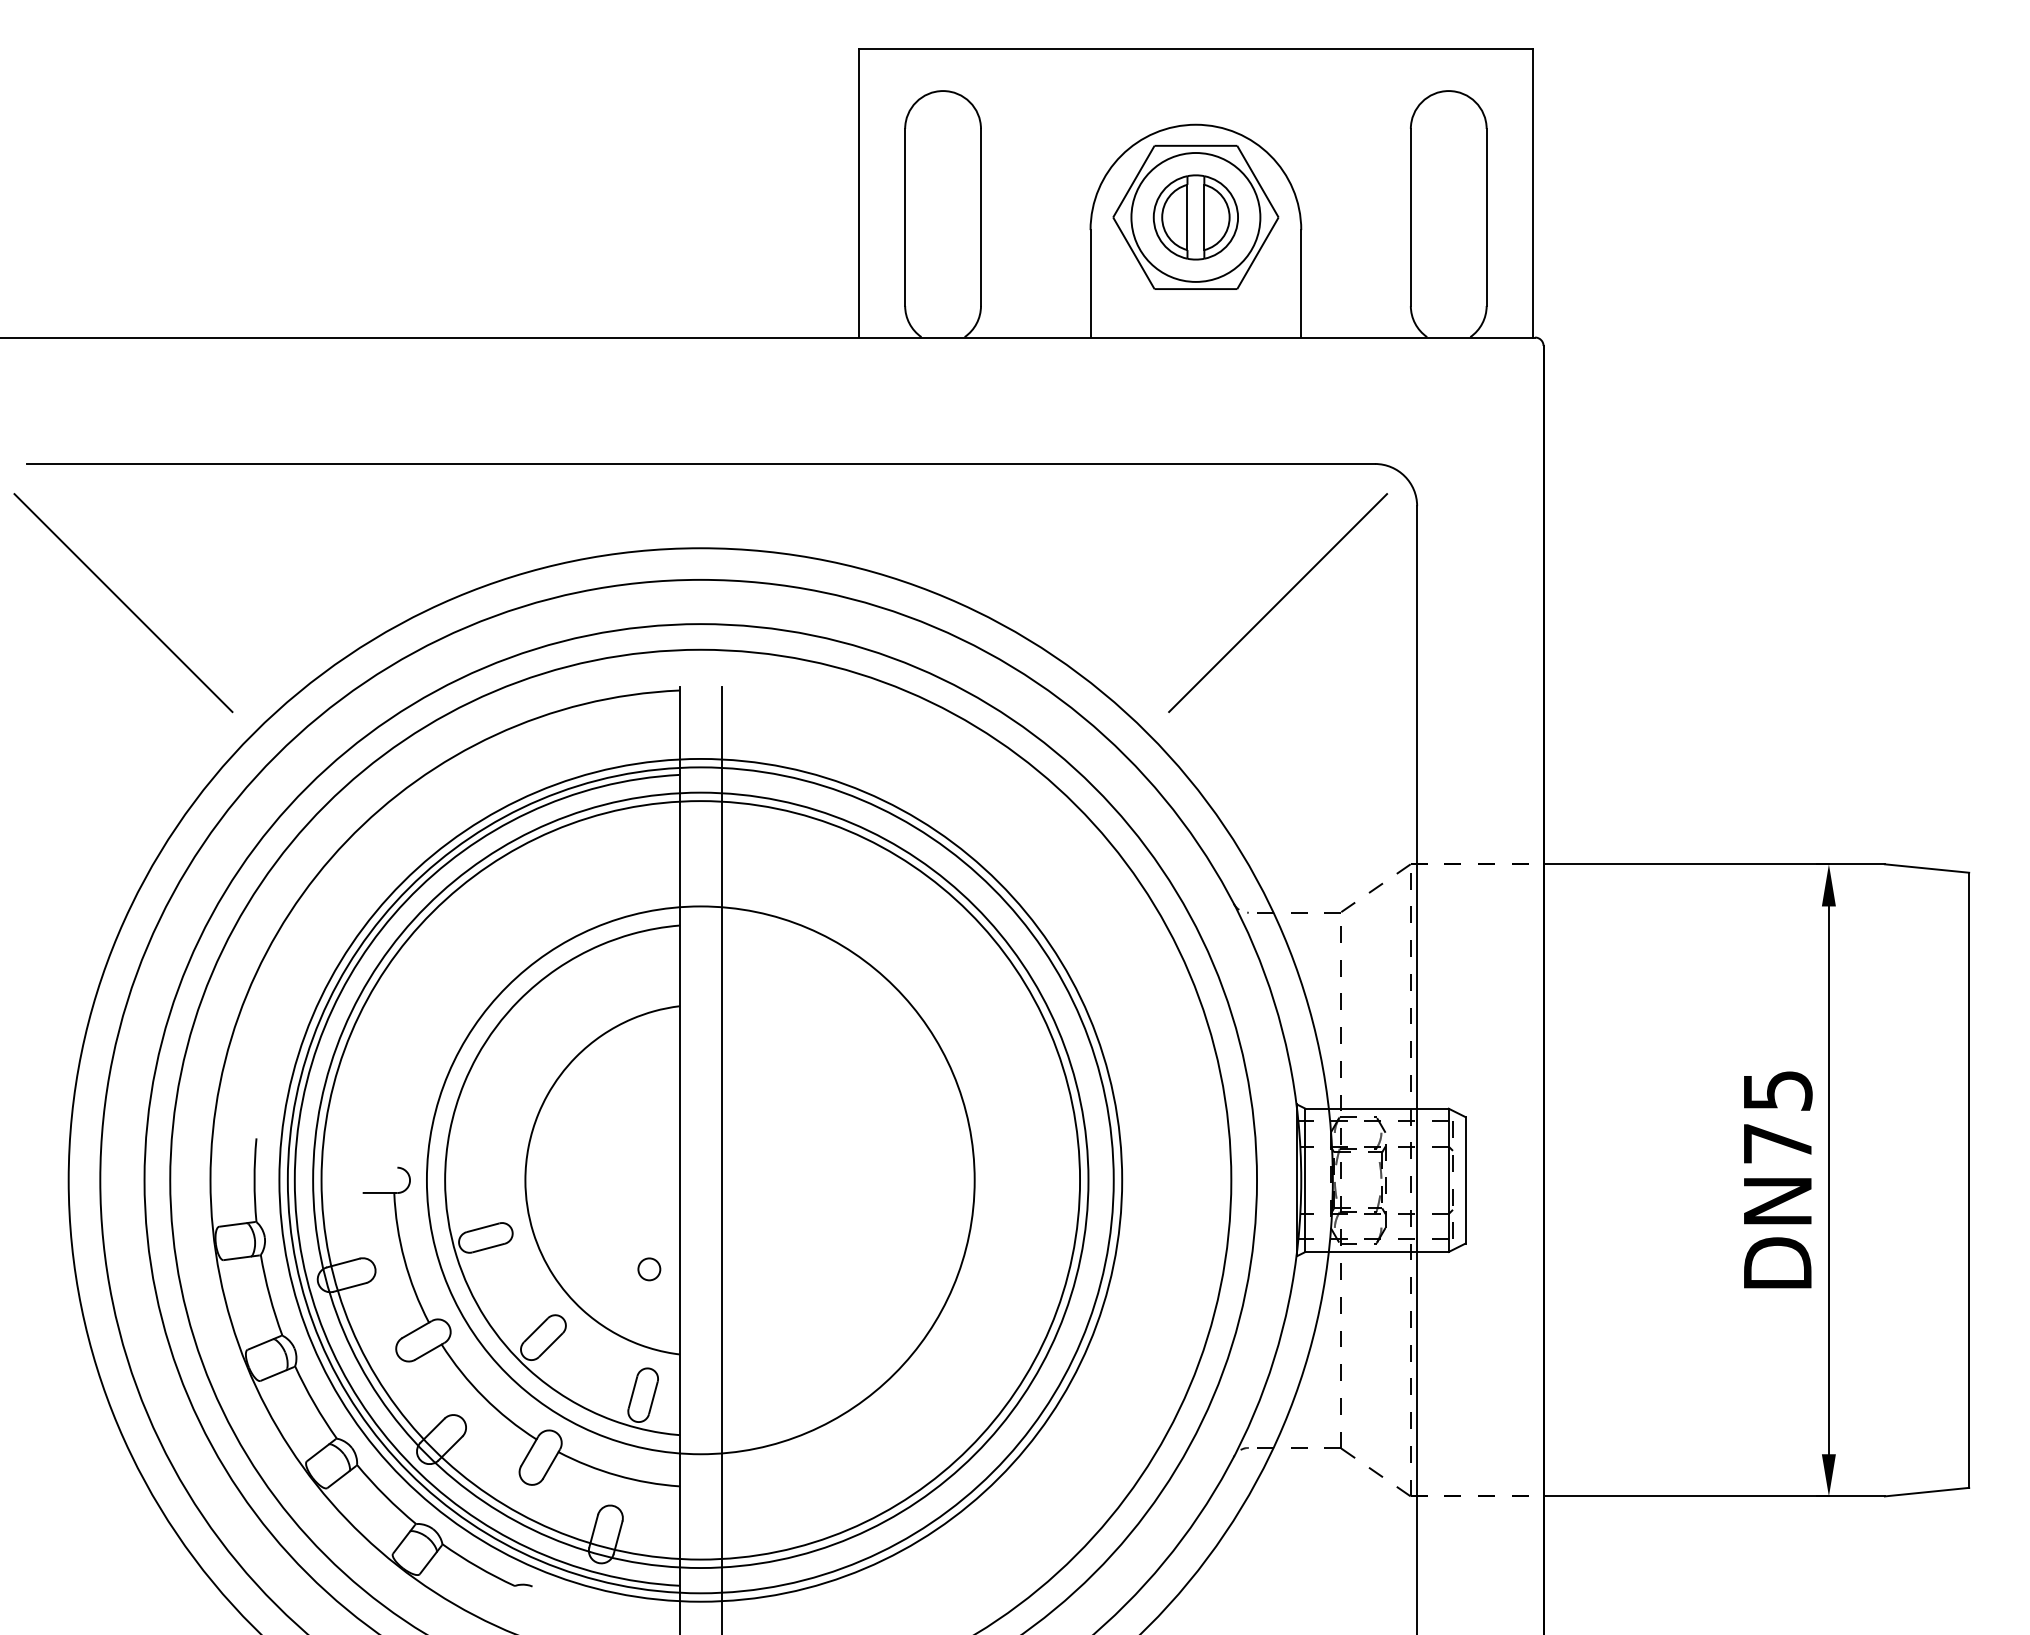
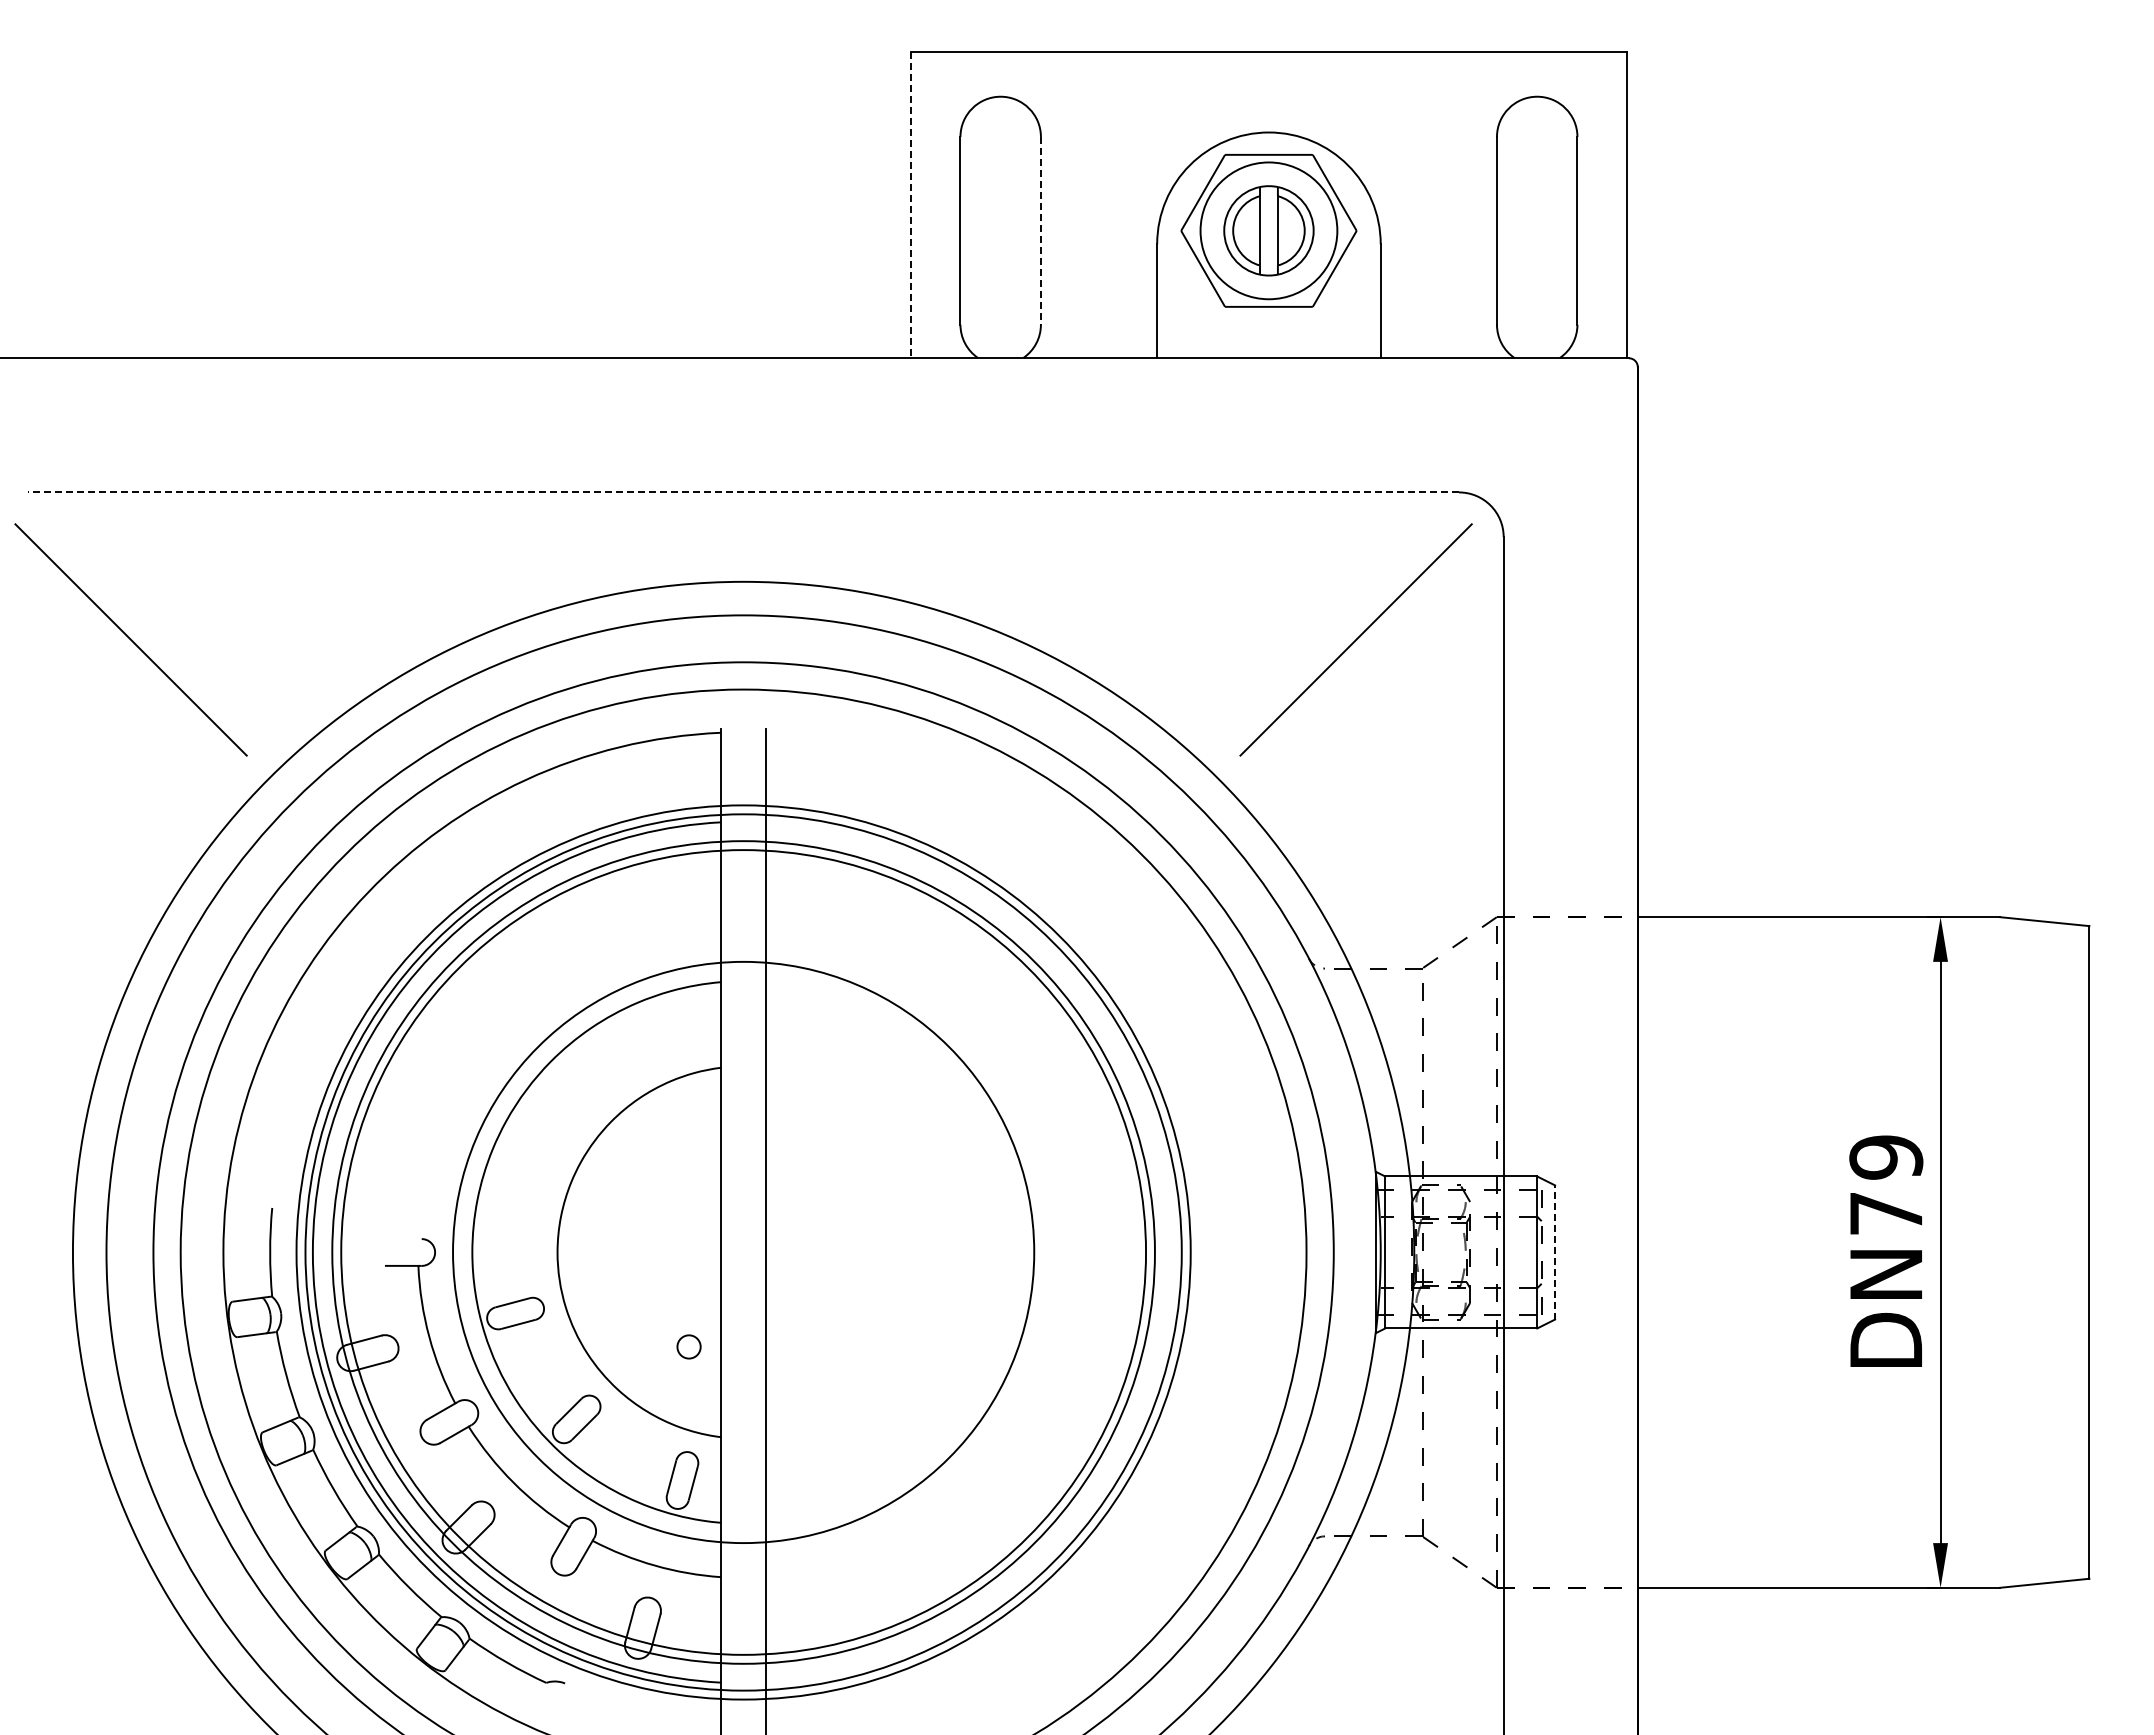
line: (859, 192) -> (911, 204), solid -> dashed
line: (980, 217) -> (1040, 230), solid -> dashed
line: (700, 464) -> (743, 492), solid -> dashed
text: (1777, 1090) -> (1886, 1157), DN75 -> DN79
line: (1465, 1179) -> (1555, 1251), solid -> dashed

